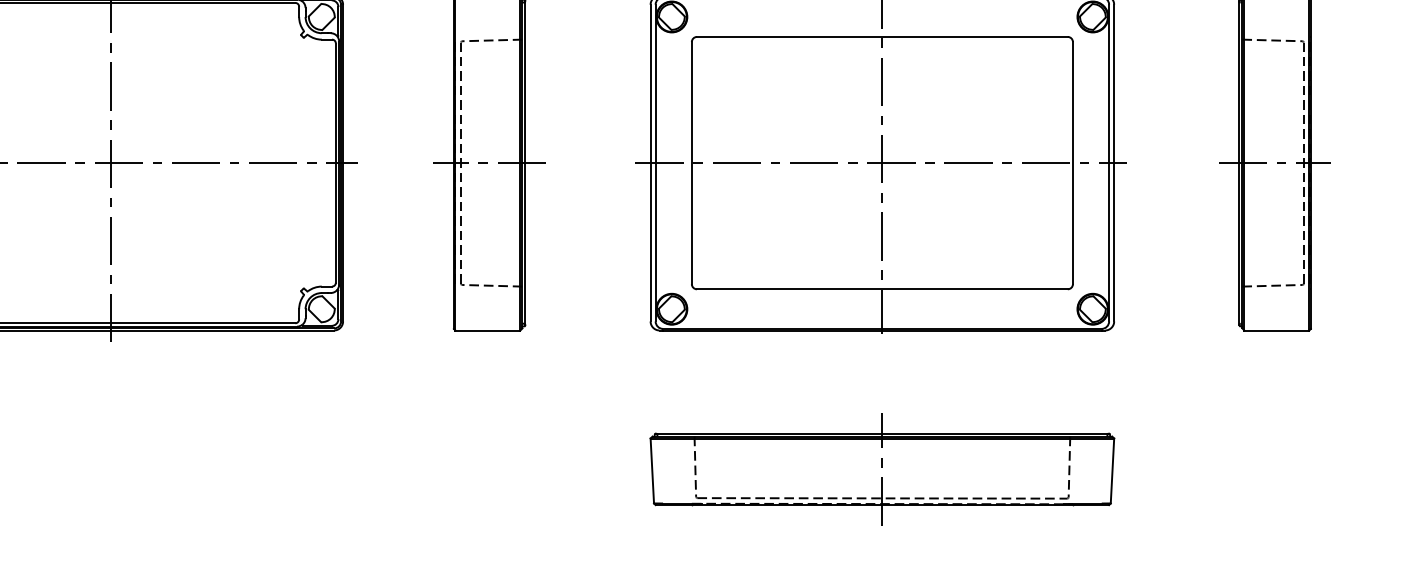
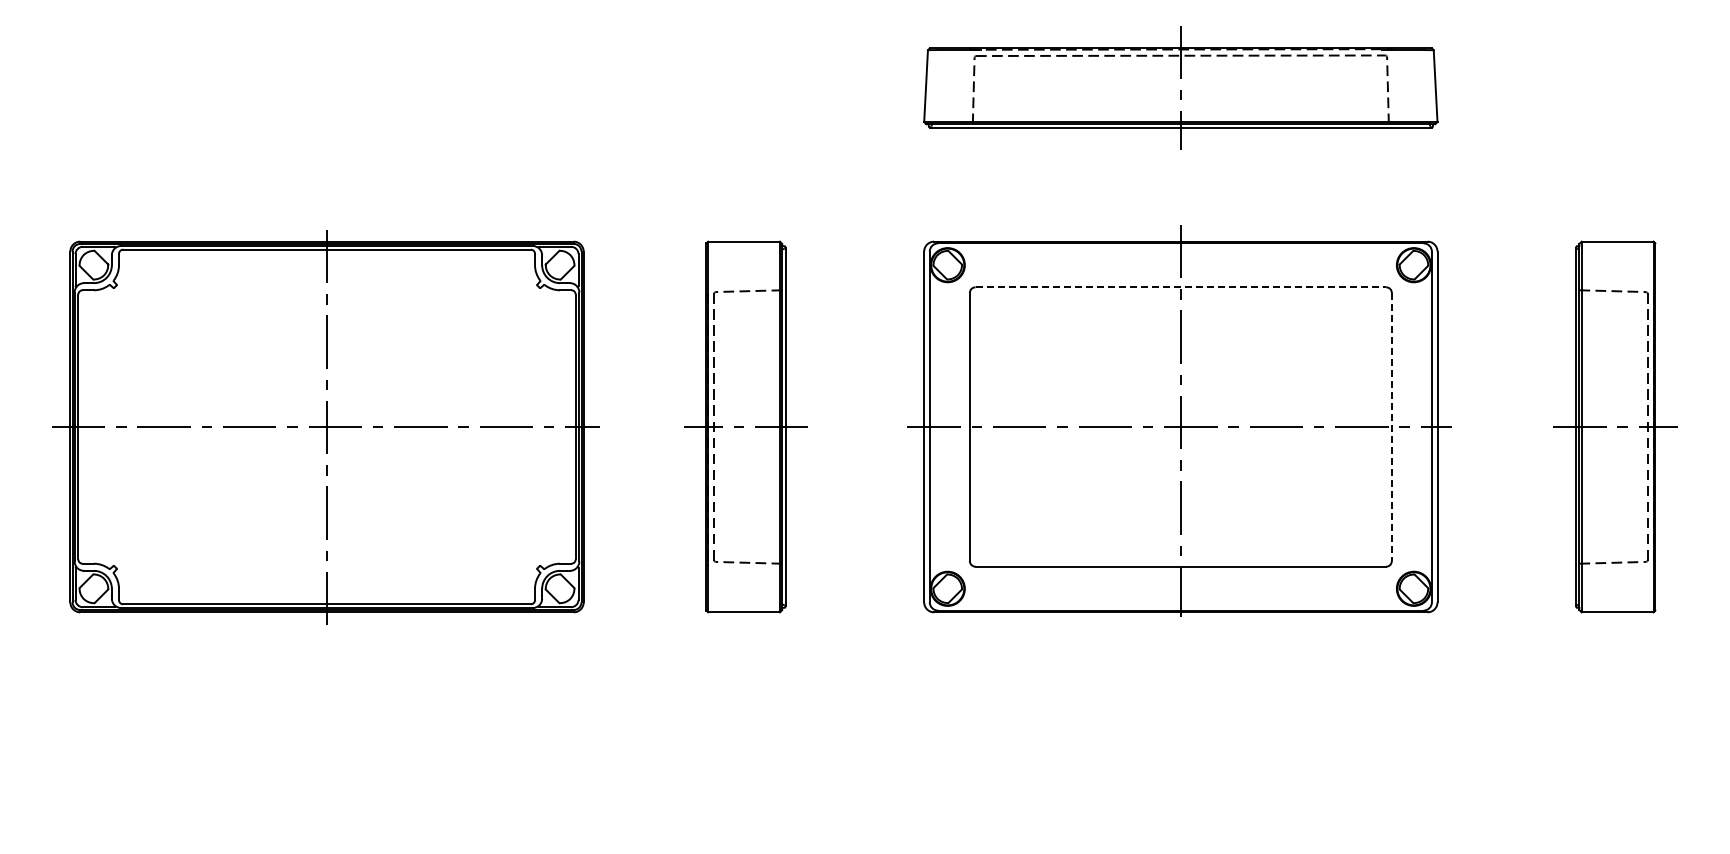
line: (882, 37) -> (1181, 287), solid -> dashed
line: (1072, 163) -> (1391, 427), solid -> dashed
part: (882, 468) -> (1180, 765), removed

